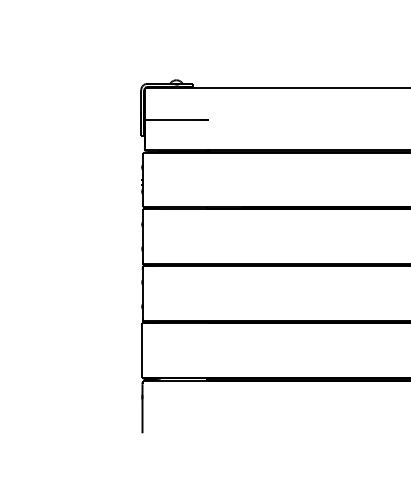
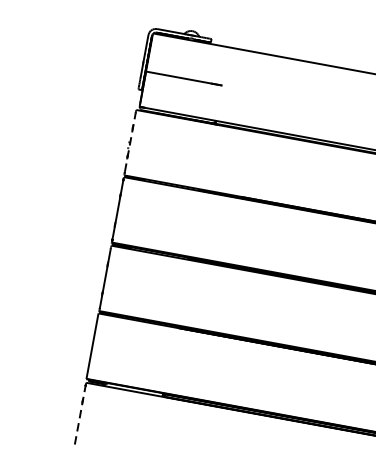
line: (142, 179) -> (130, 142), solid -> dashed
line: (142, 408) -> (80, 415), solid -> dashed

